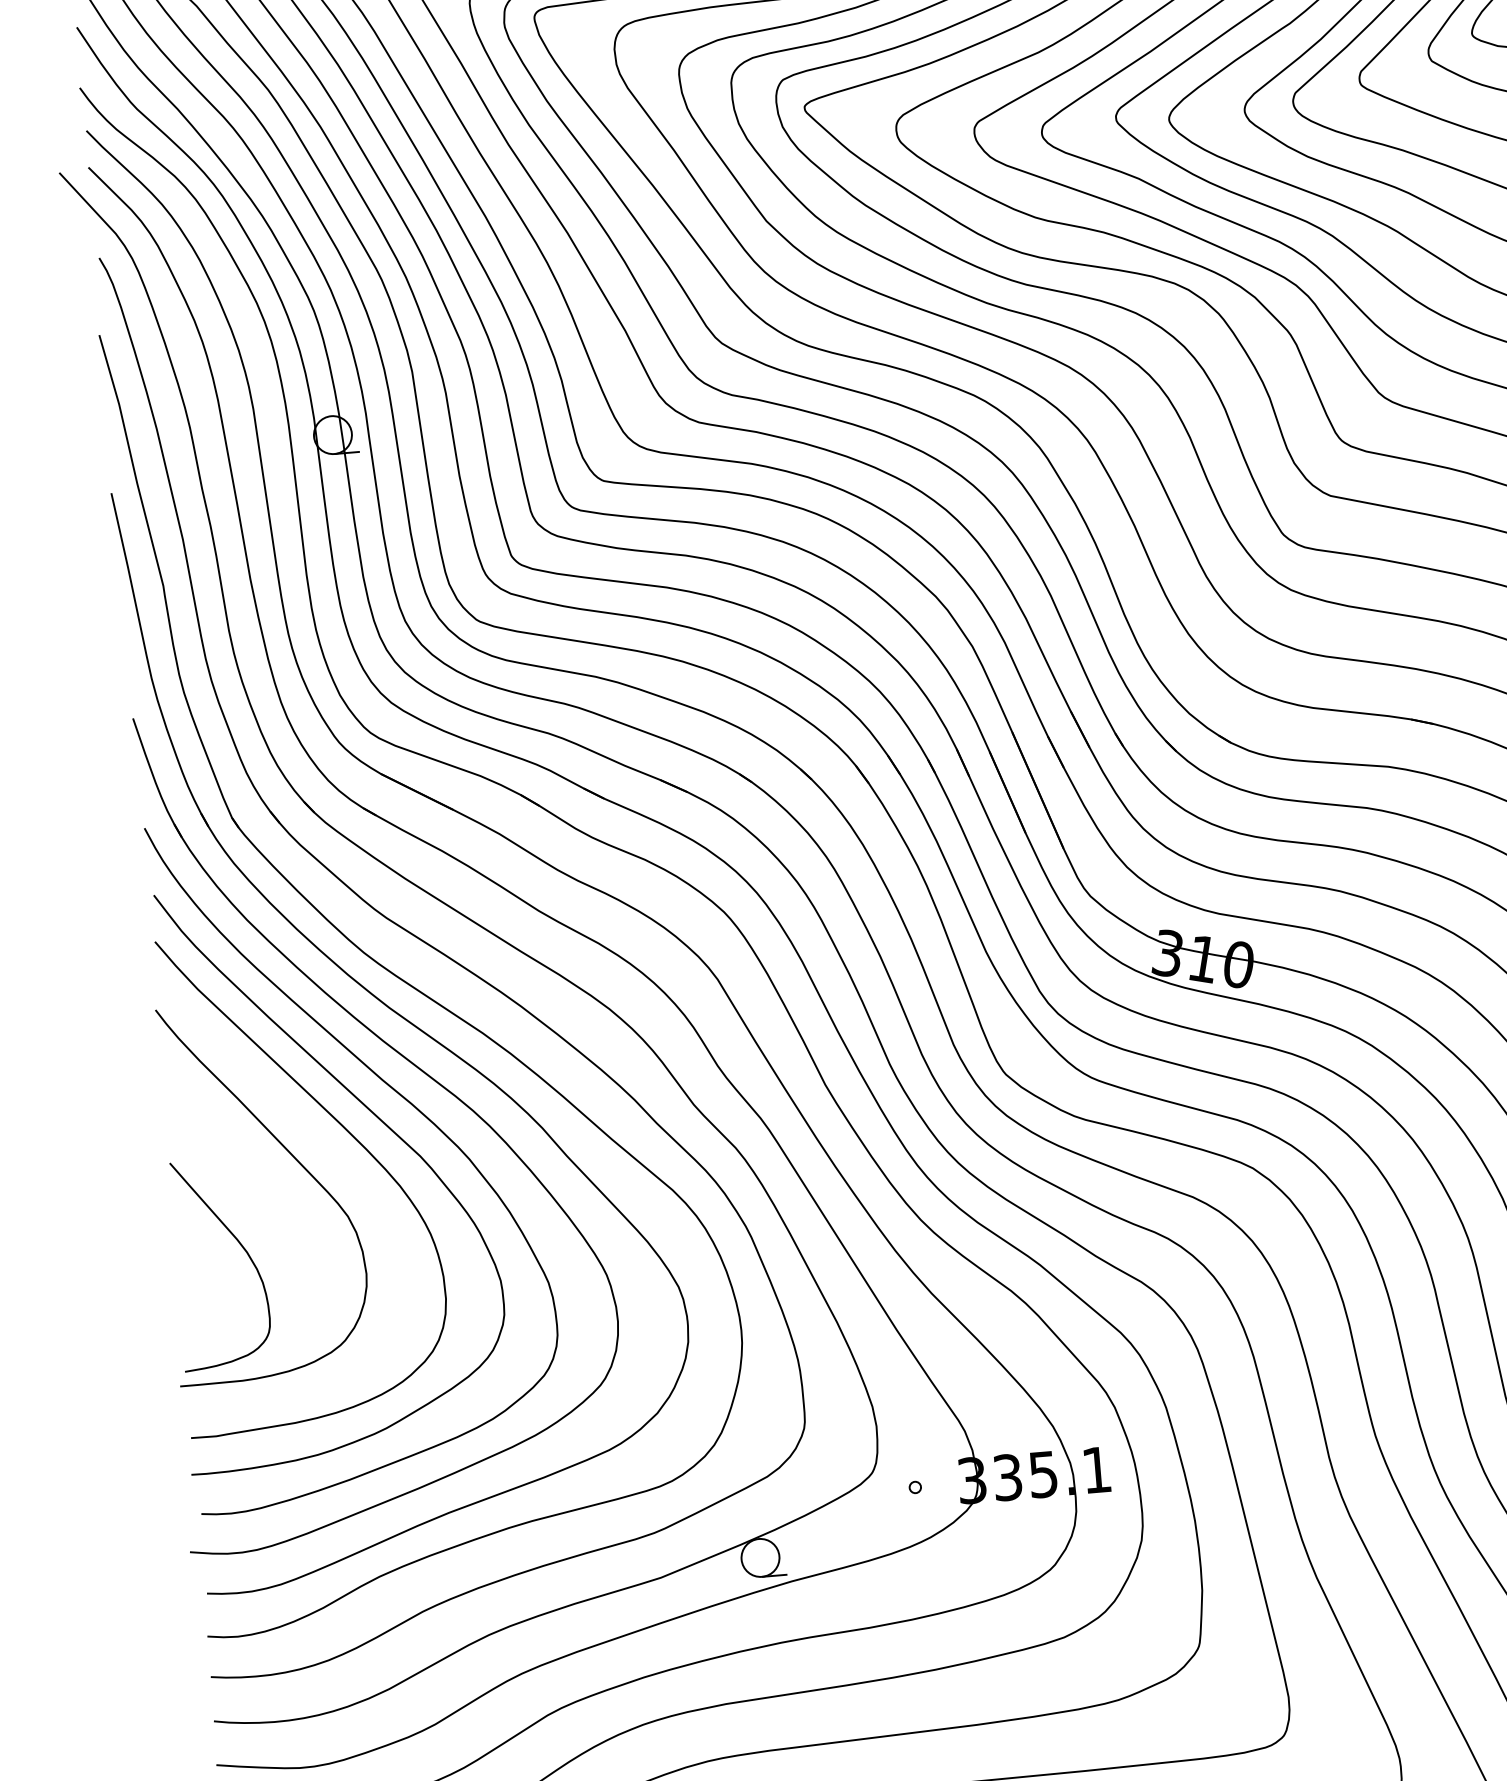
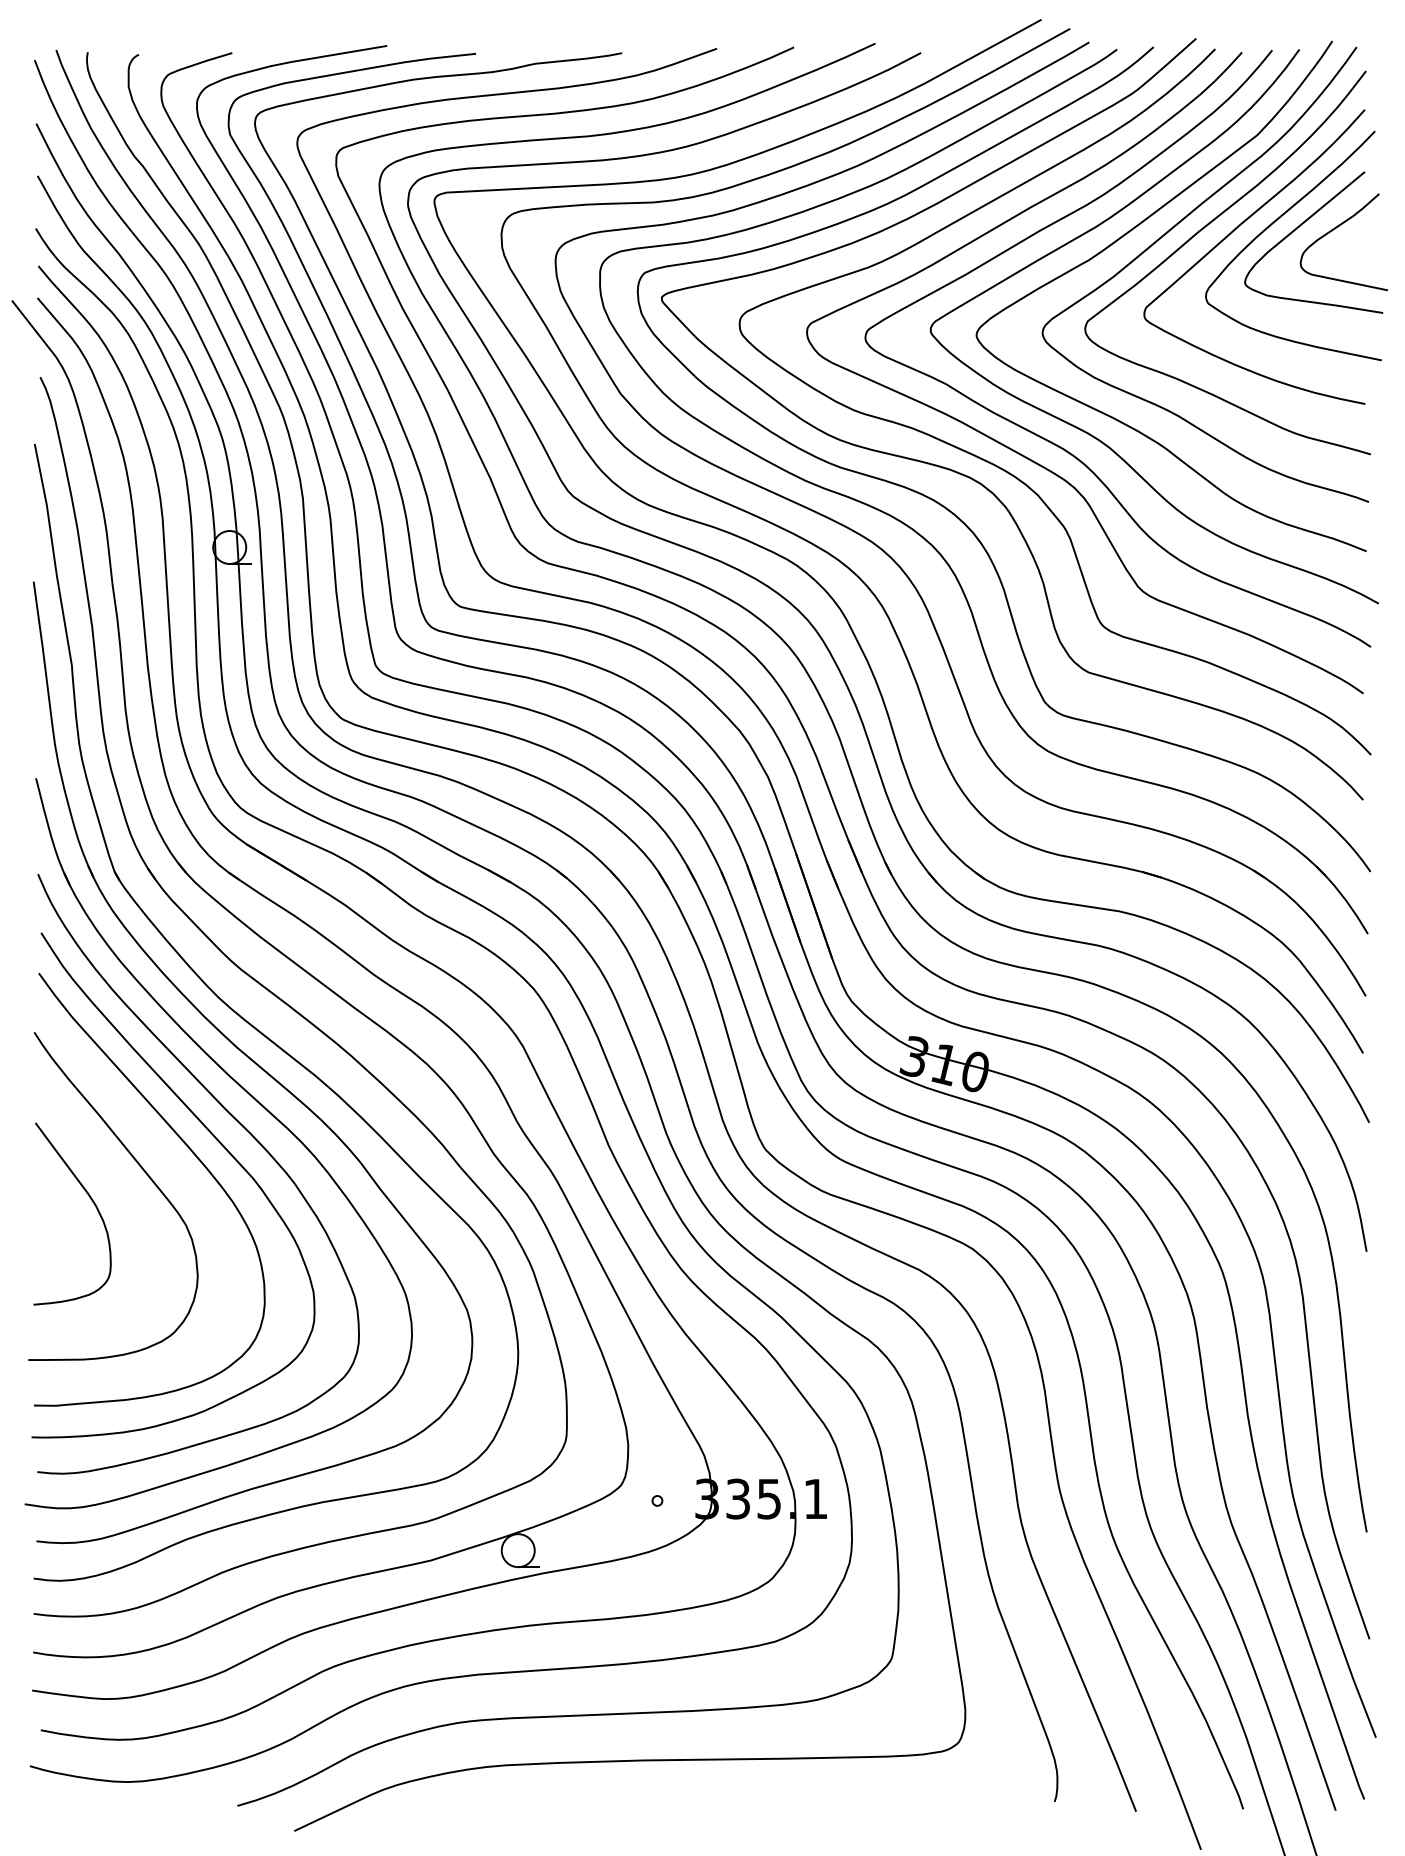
curve: (240, 1245) -> (90, 1199), moved

